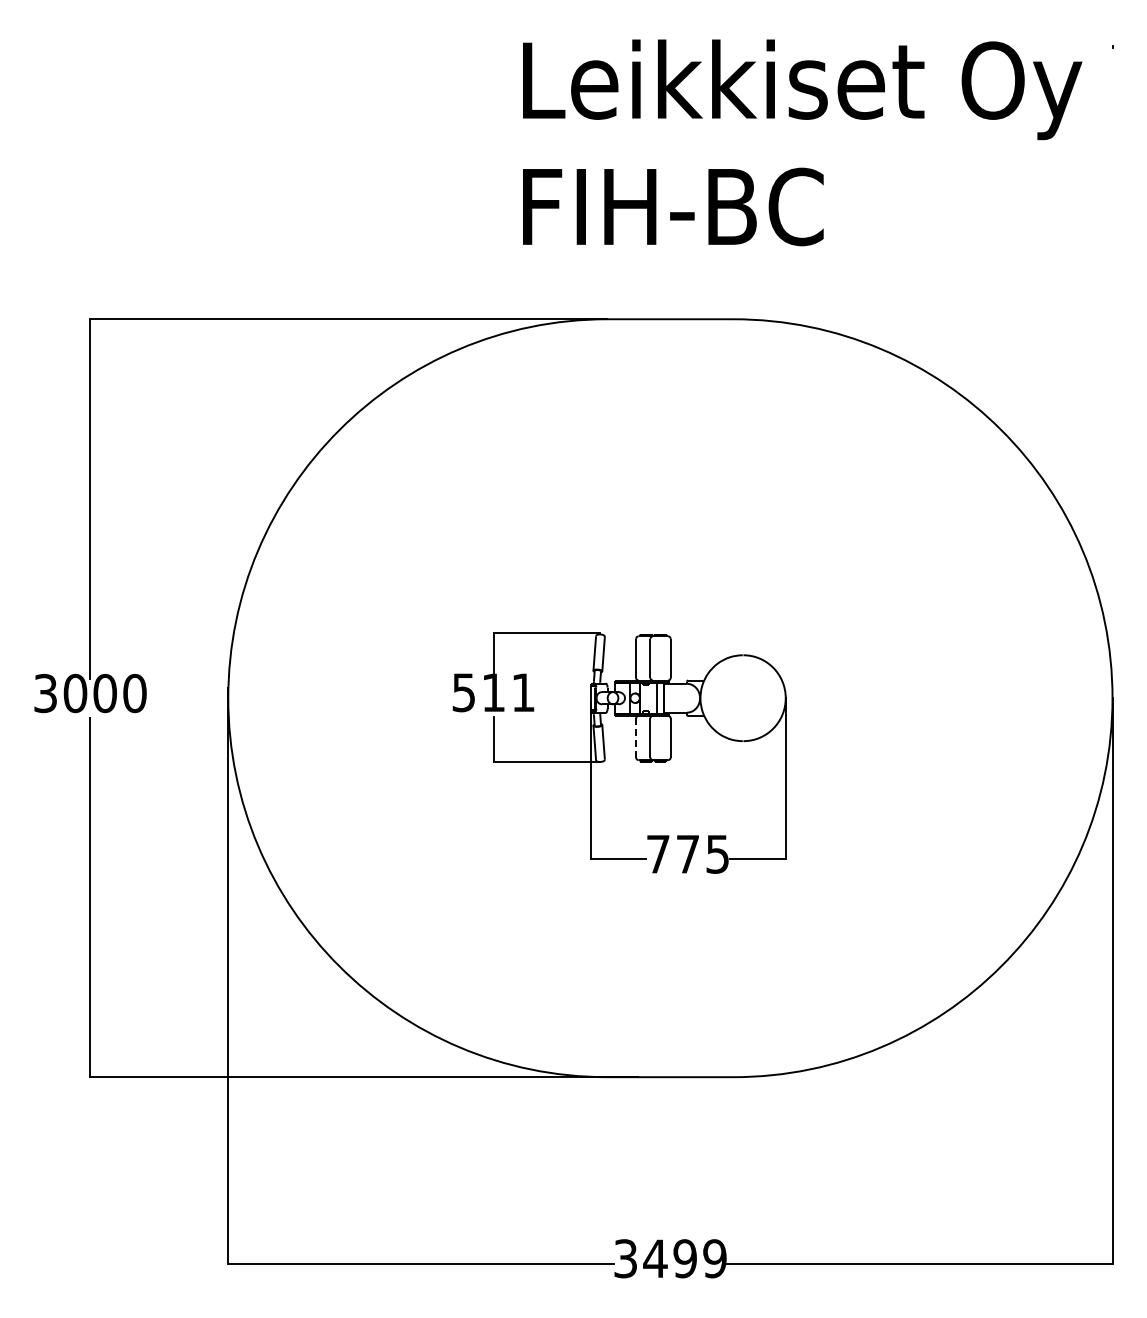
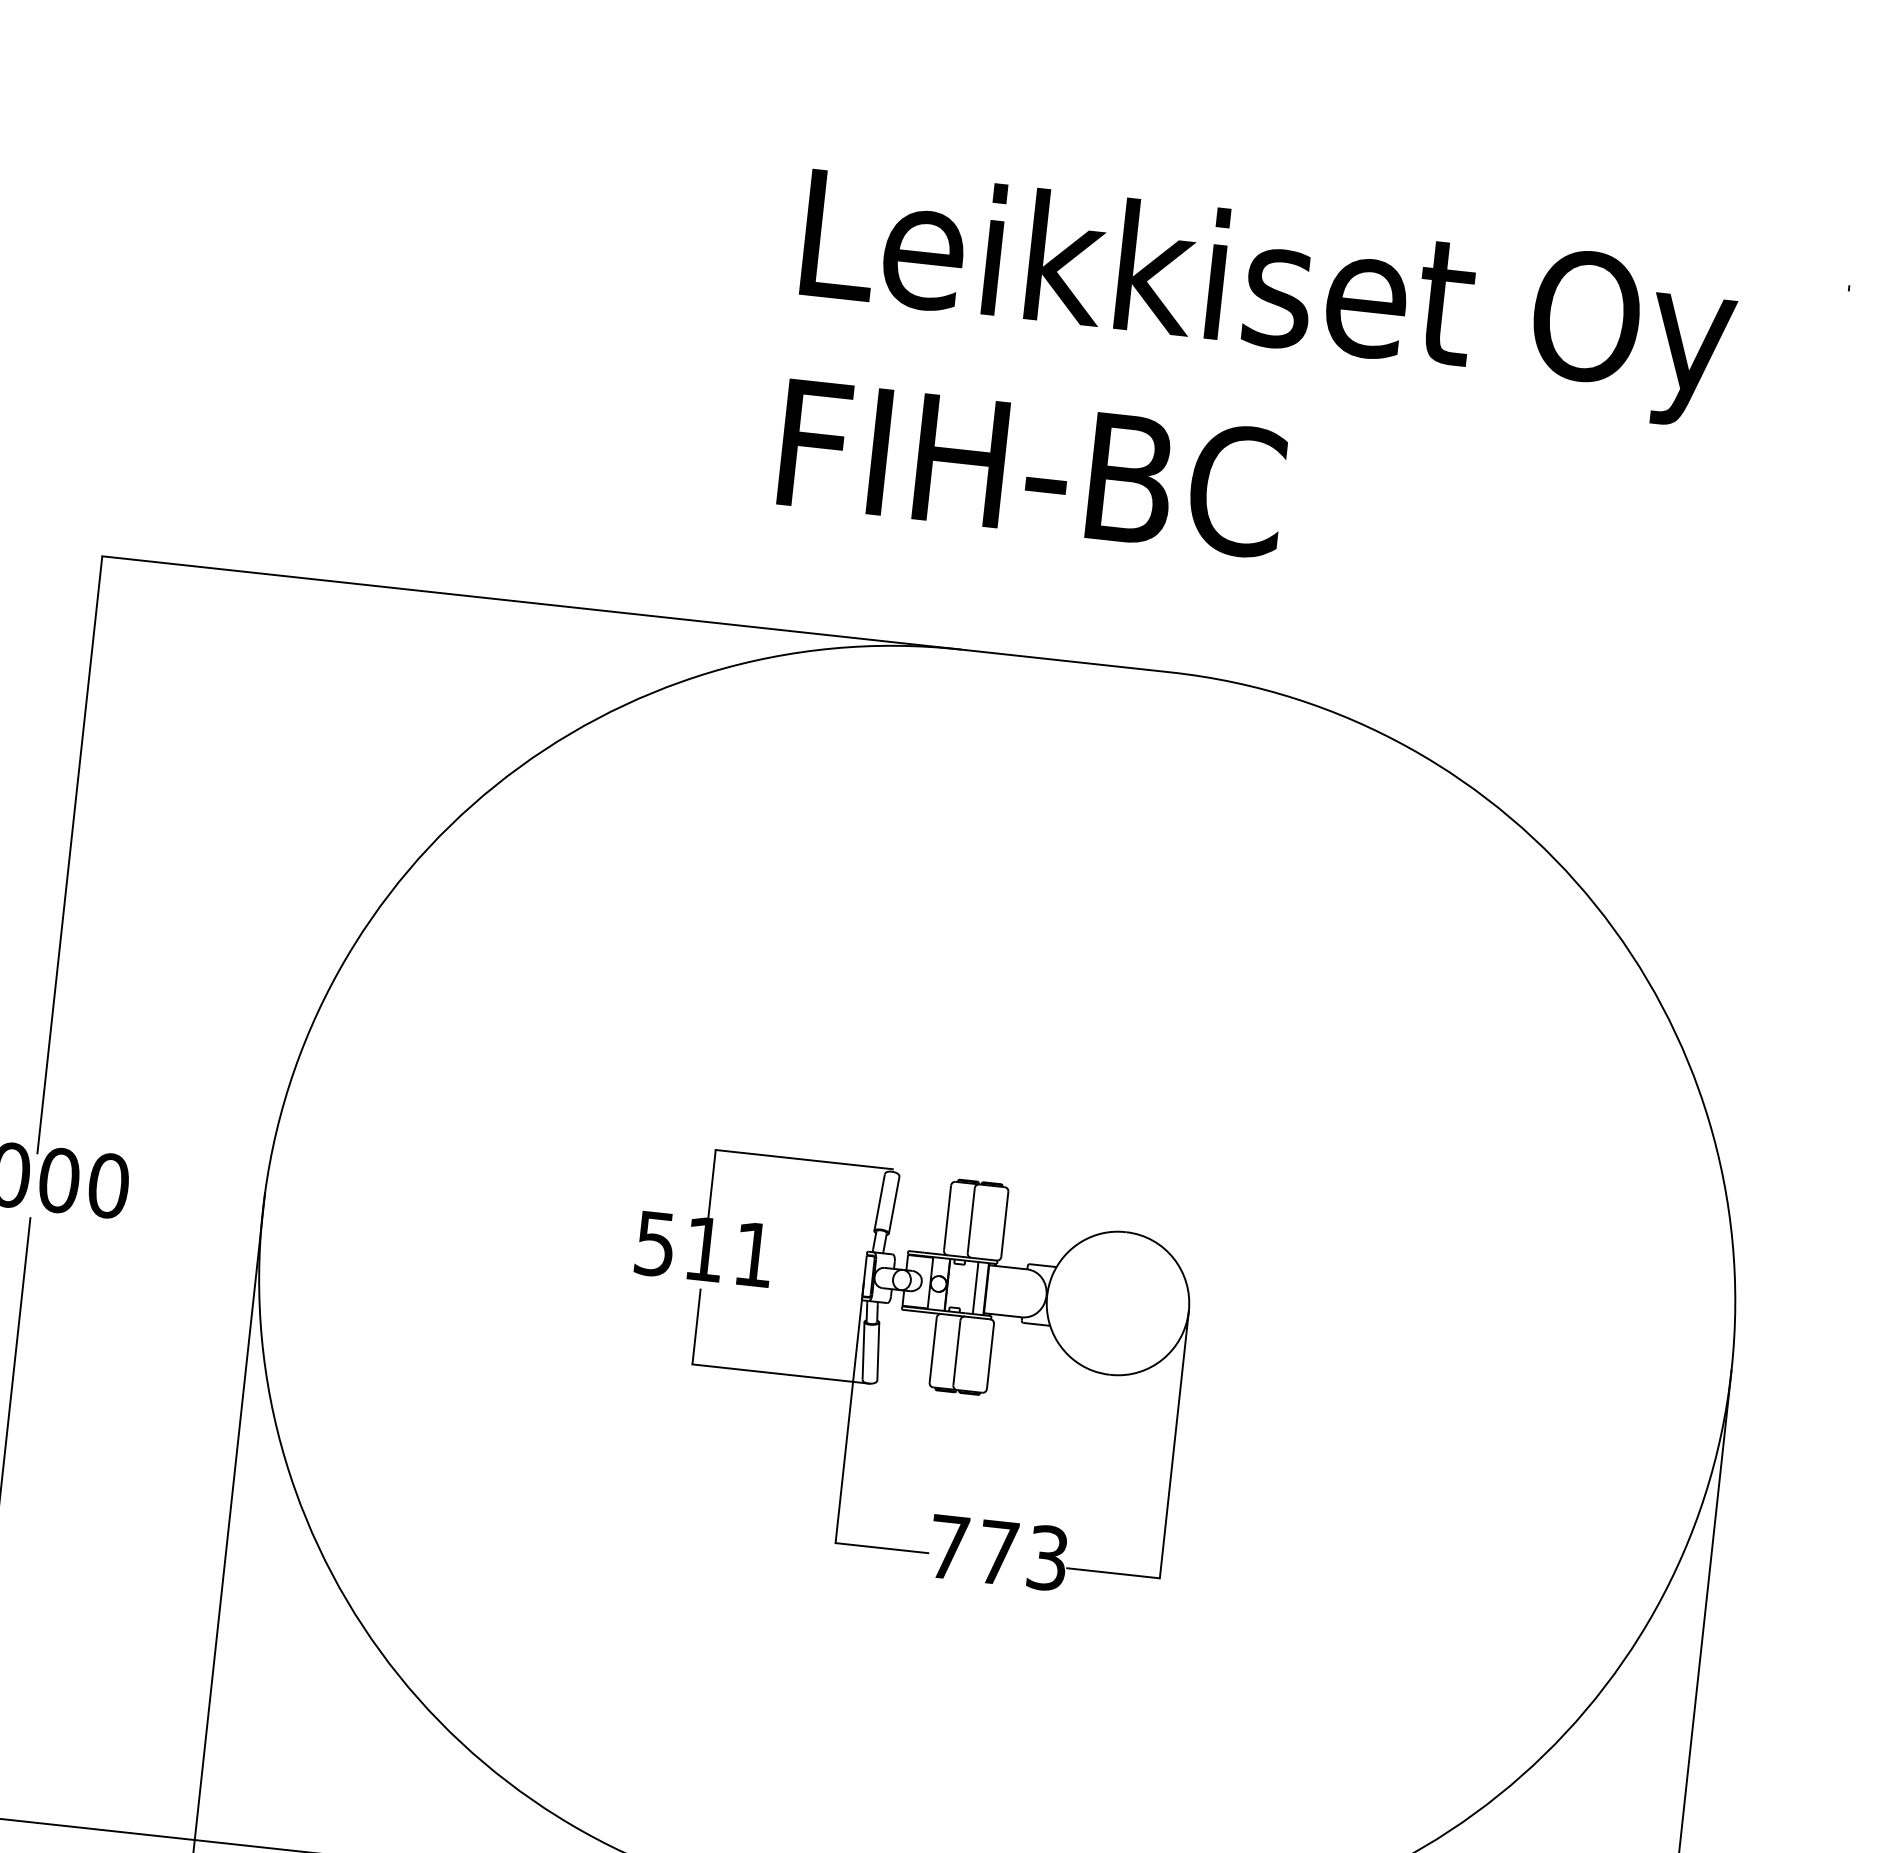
text: (802, 142) -> (1258, 384), moved
line: (636, 738) -> (933, 1351), dashed -> solid
text: (717, 853) -> (1047, 1556), 775 -> 773

